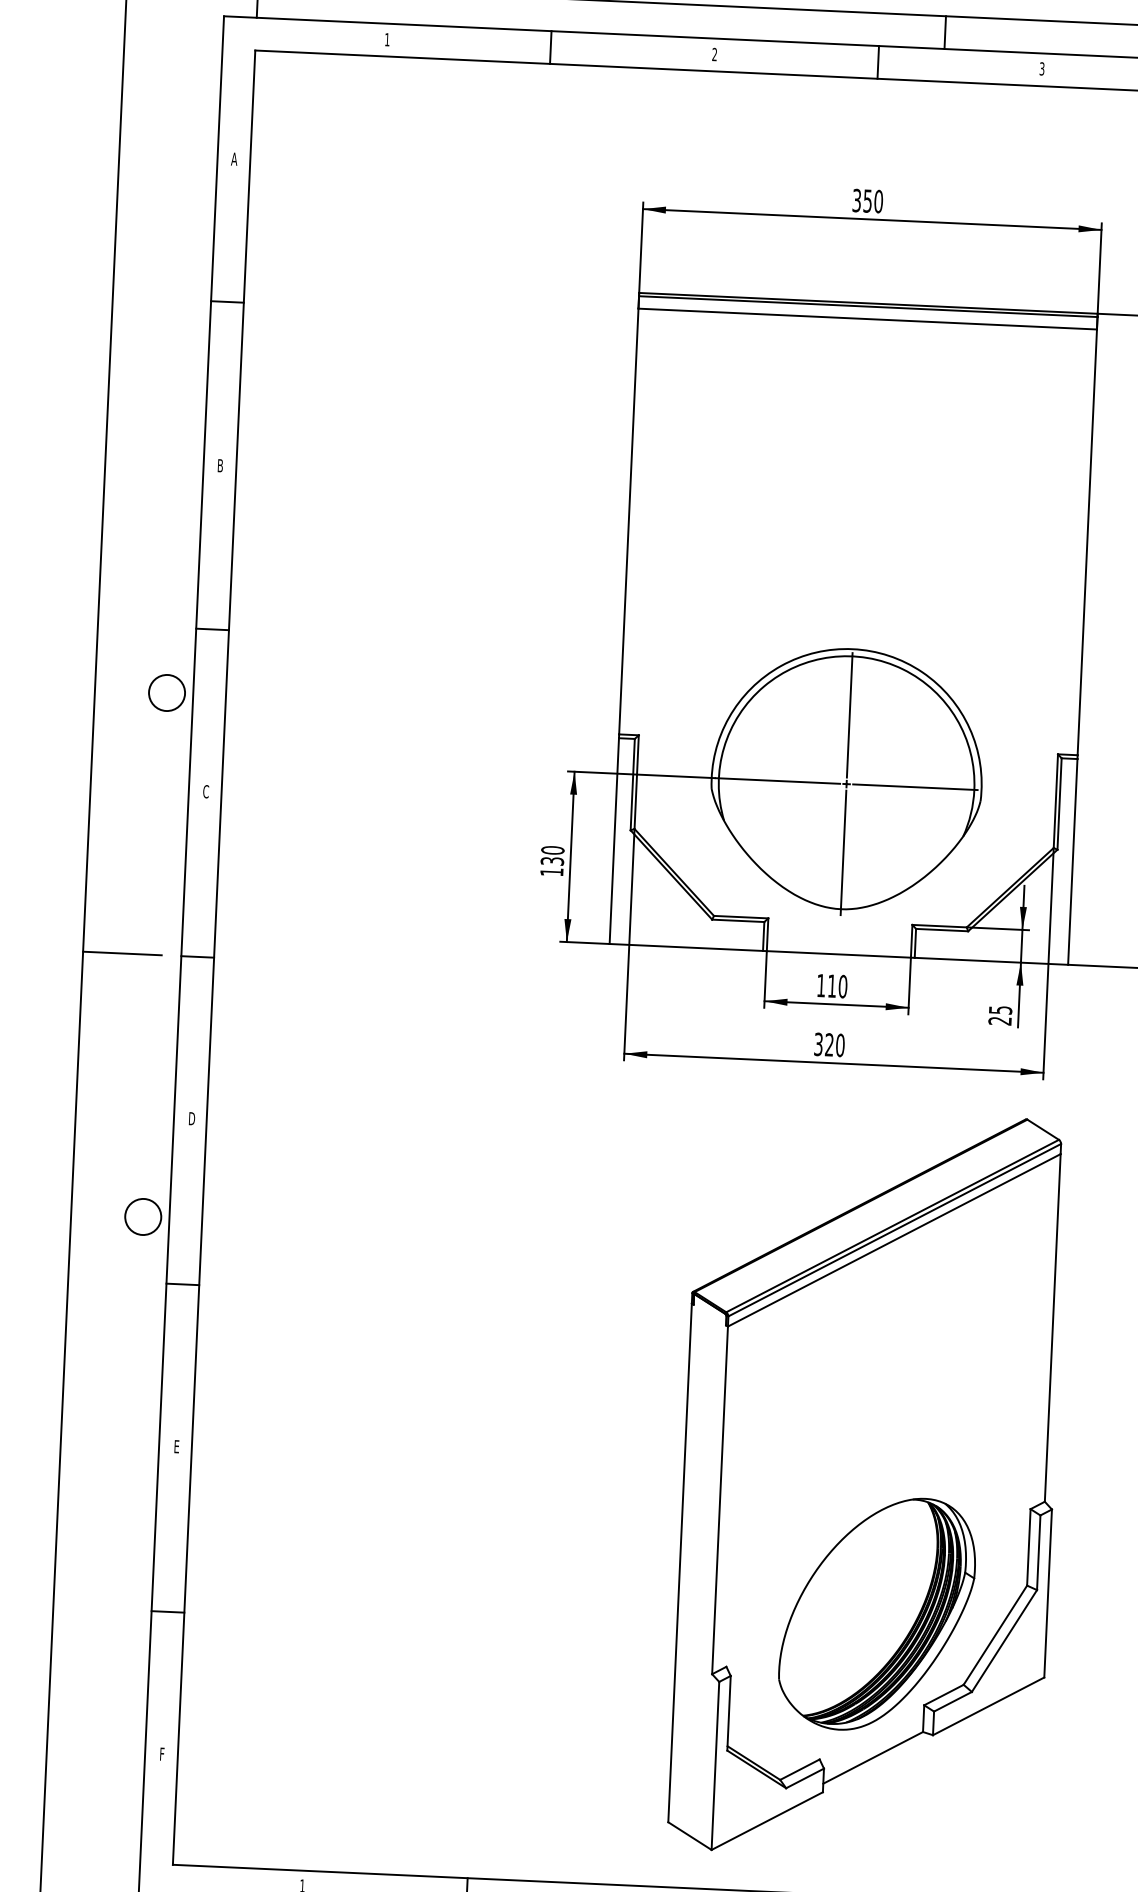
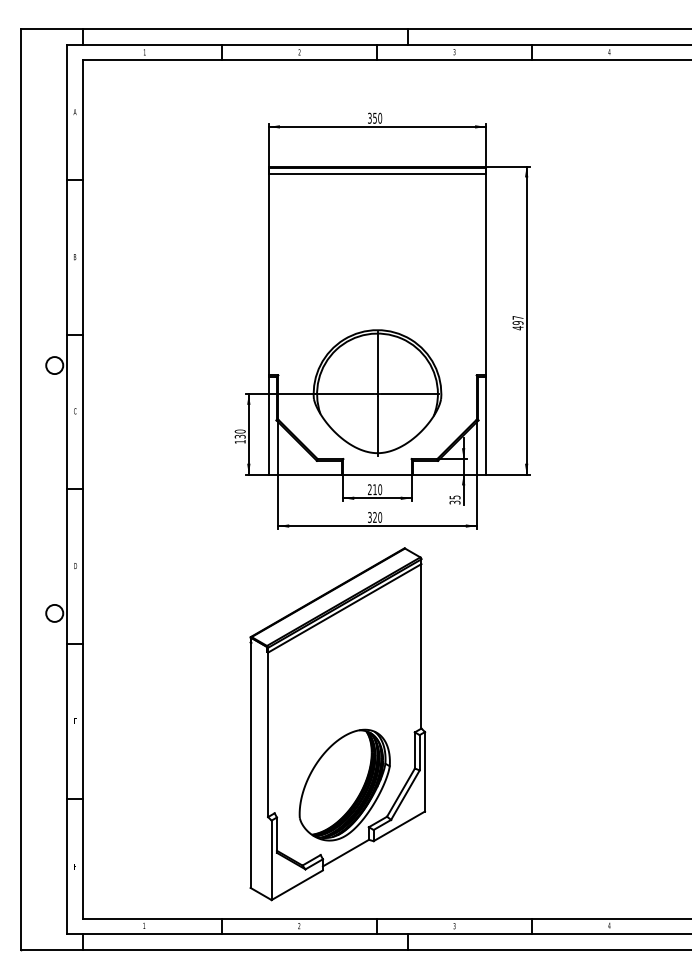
line: (120, 953) -> (38, 489), removed
text: (820, 985) -> (369, 489), 110 -> 210
text: (1001, 1020) -> (455, 502), 25 -> 35
part: (867, 1485) -> (337, 724), moved

